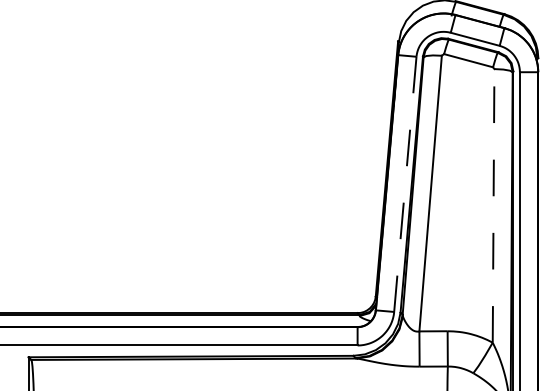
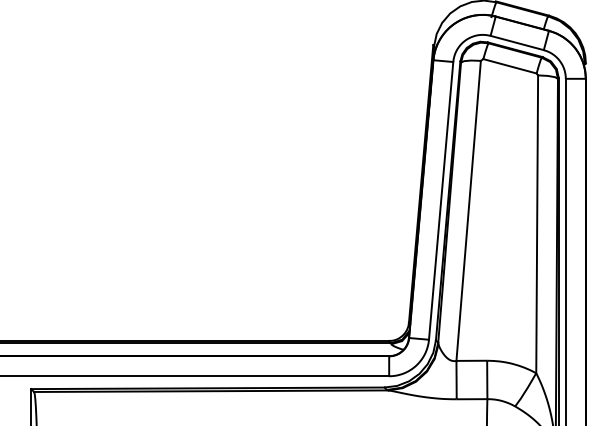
line: (405, 184) -> (441, 201), dashed -> solid
line: (493, 205) -> (537, 223), dashed -> solid

